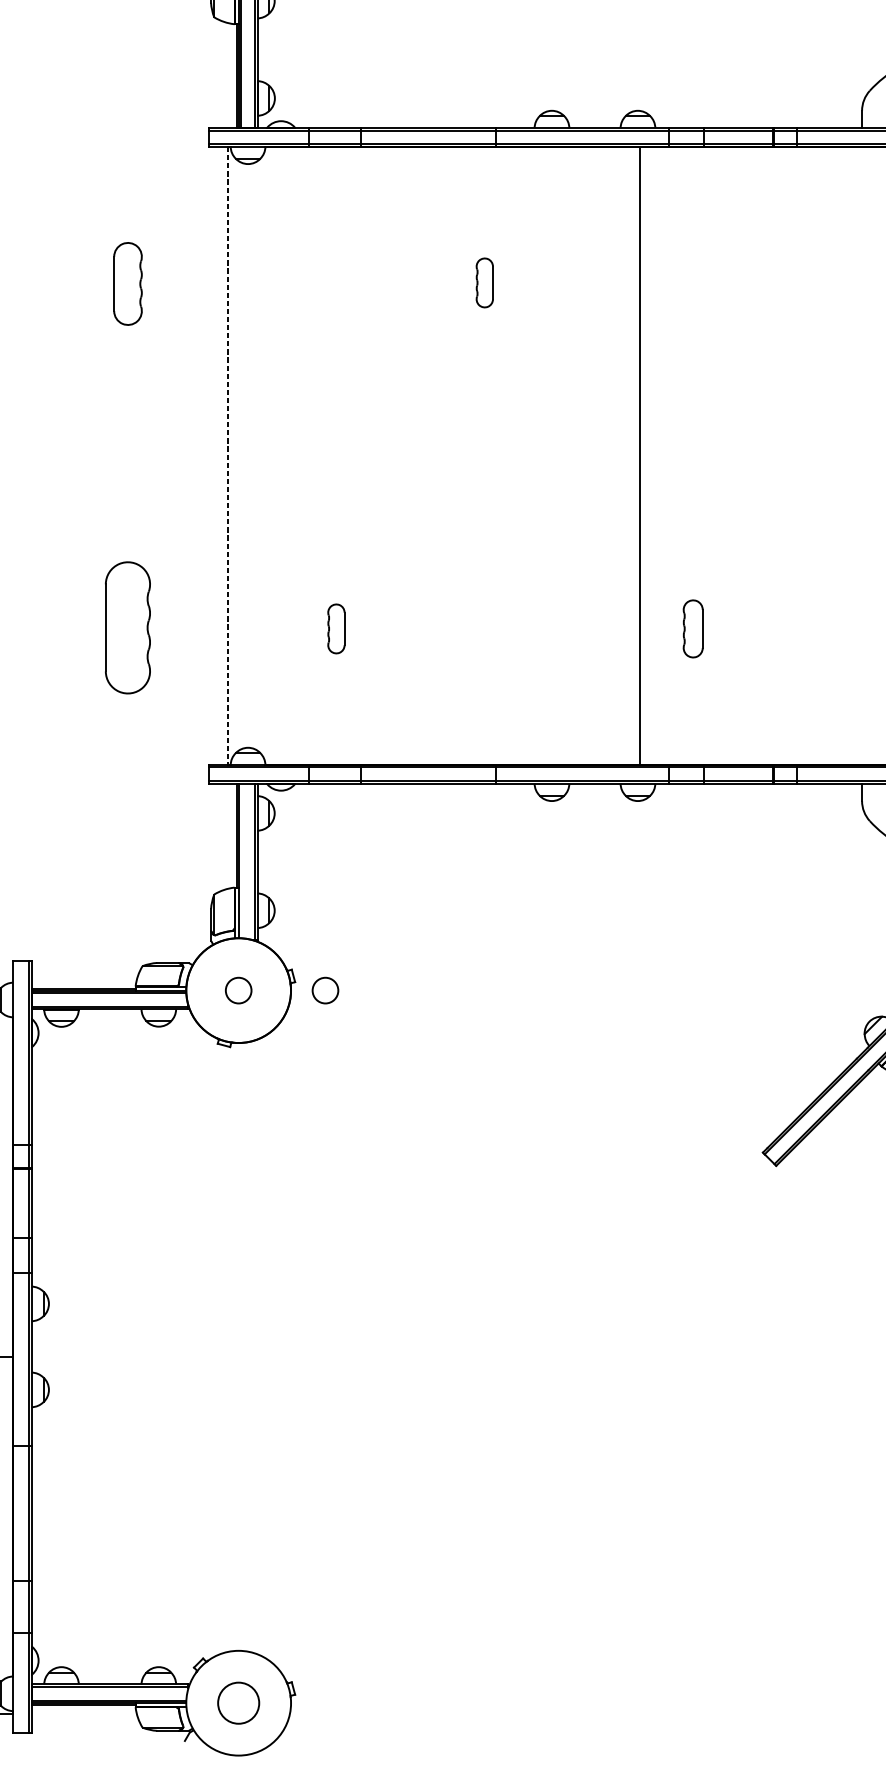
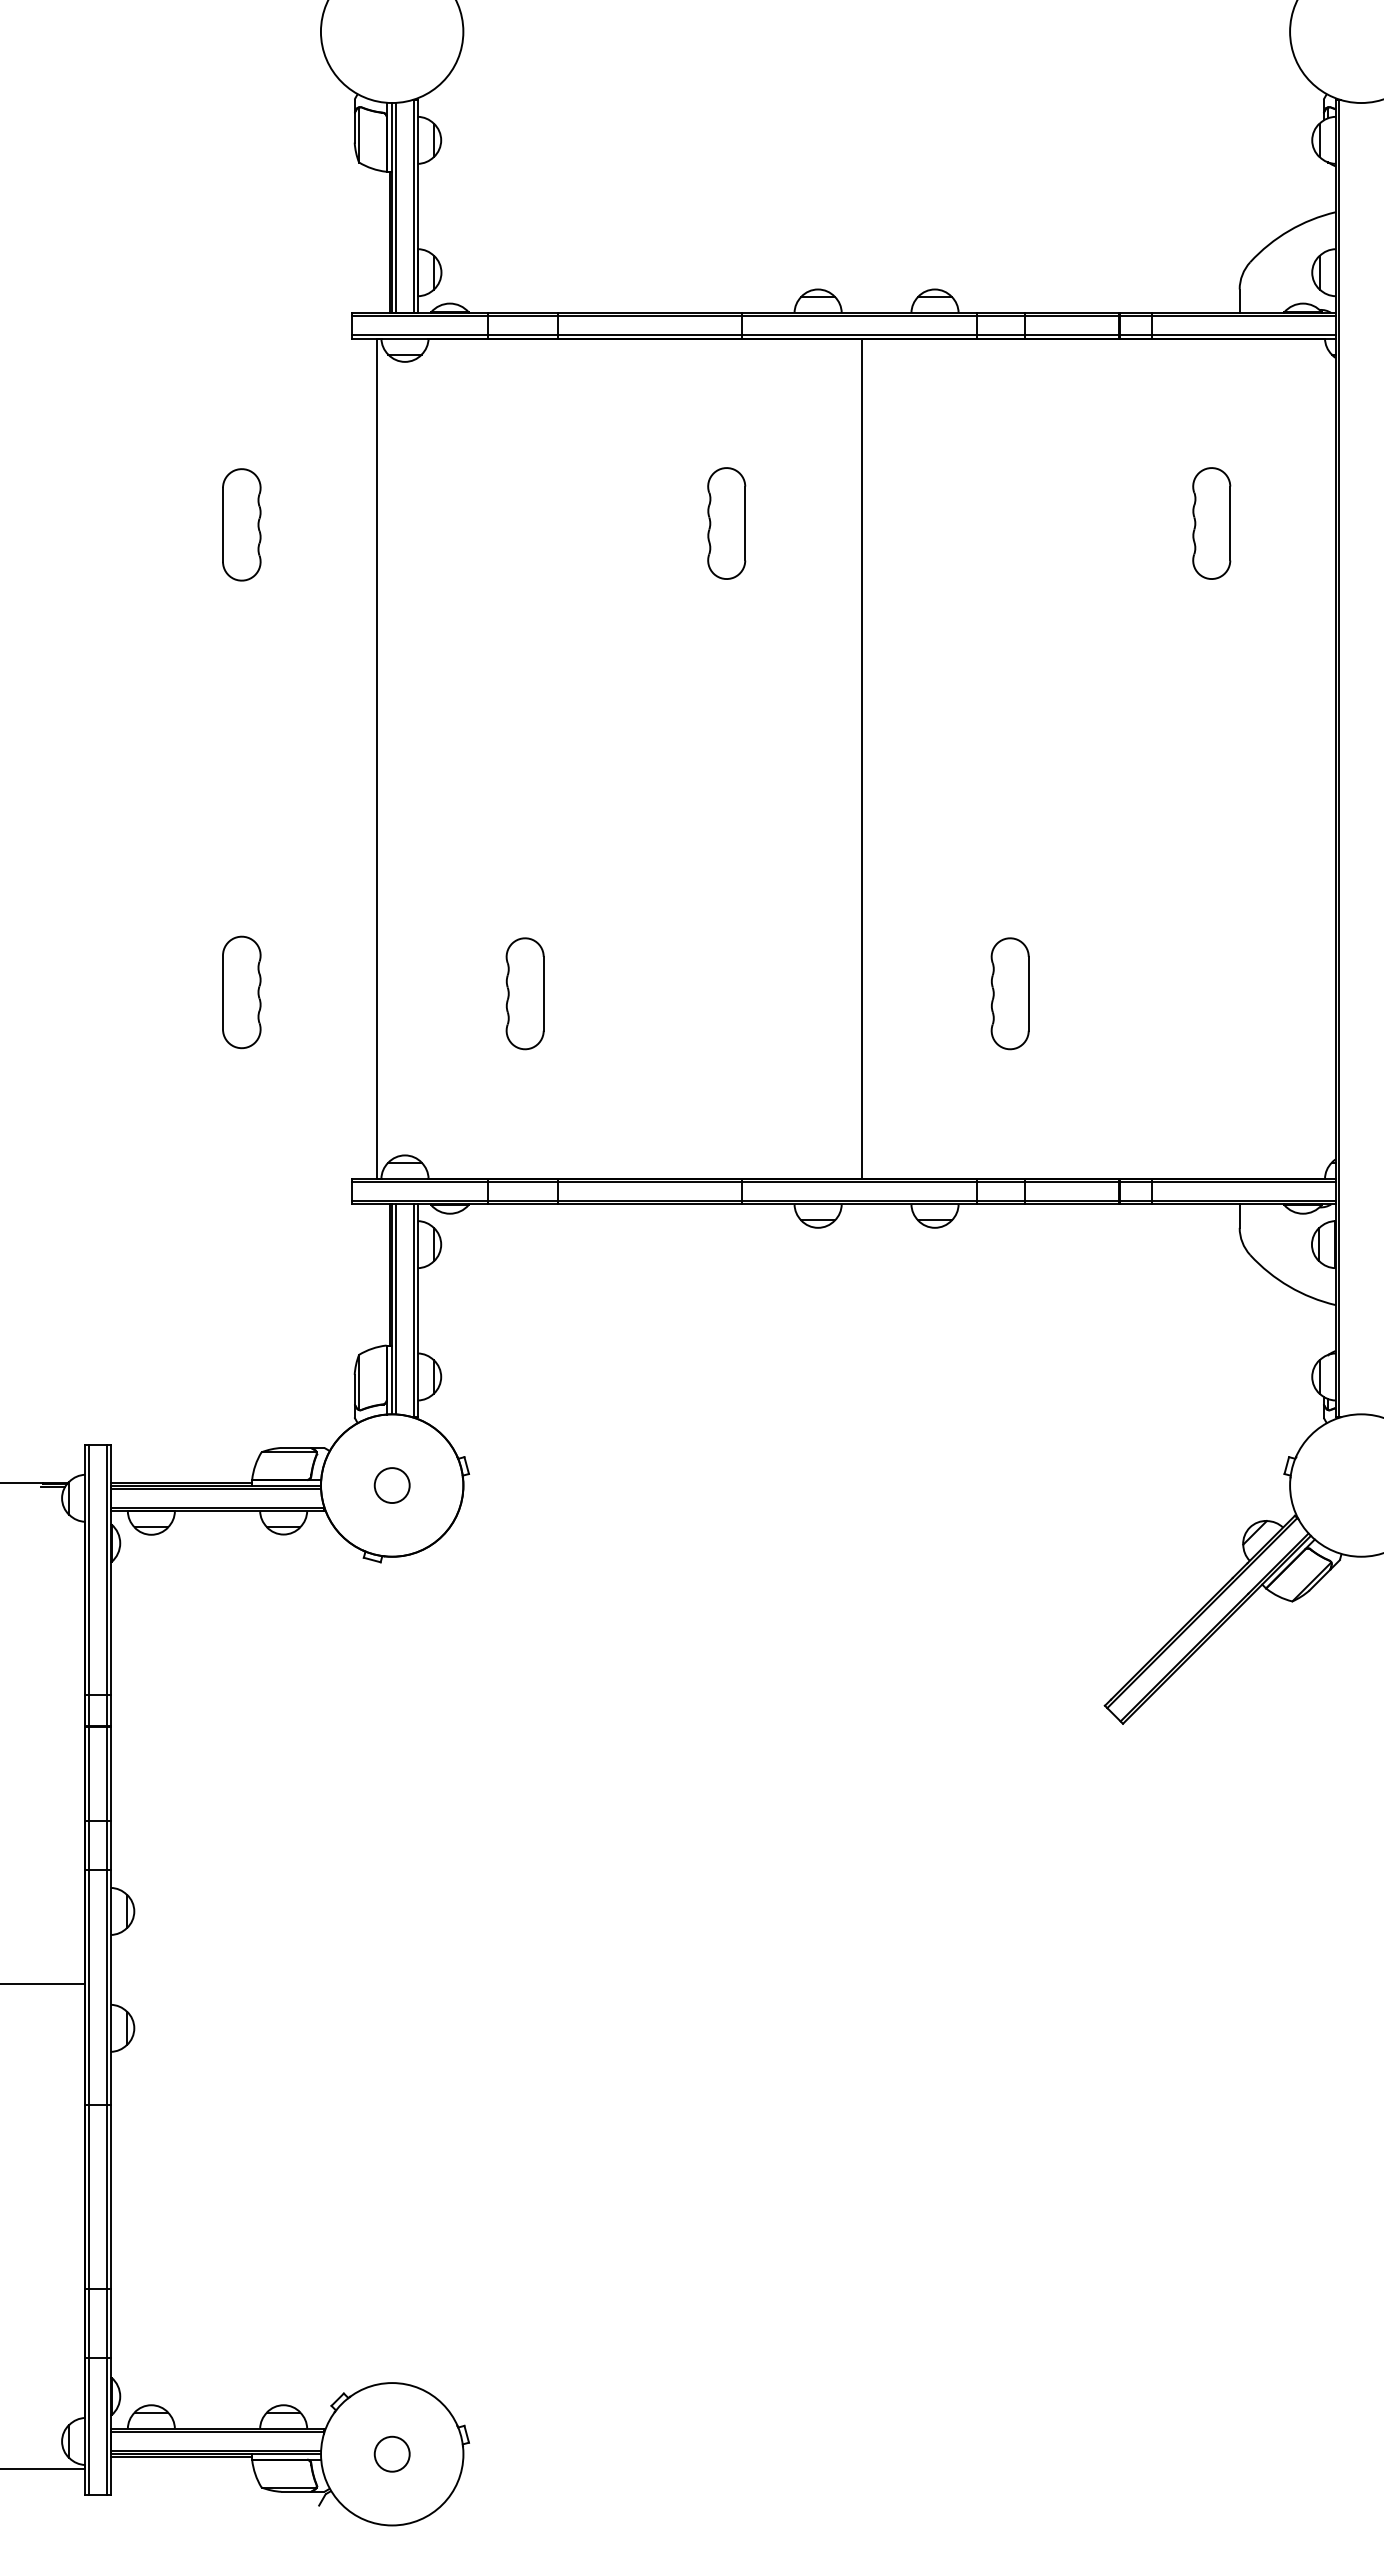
part: (484, 282) -> (726, 523), size x1.67
part: (841, 282) -> (1211, 523), added
line: (227, 455) -> (377, 758), dashed -> solid
line: (639, 455) -> (862, 758), moved
part: (127, 627) -> (241, 992), size x0.62
part: (335, 628) -> (524, 993), size x1.67
part: (692, 628) -> (1009, 993), size x1.43
line: (241, 861) -> (395, 1309), added
circle: (324, 990) -> (509, 1485), removed
line: (15, 1346) -> (88, 1969), added
circle: (238, 1702) -> (391, 2453), size x0.62

